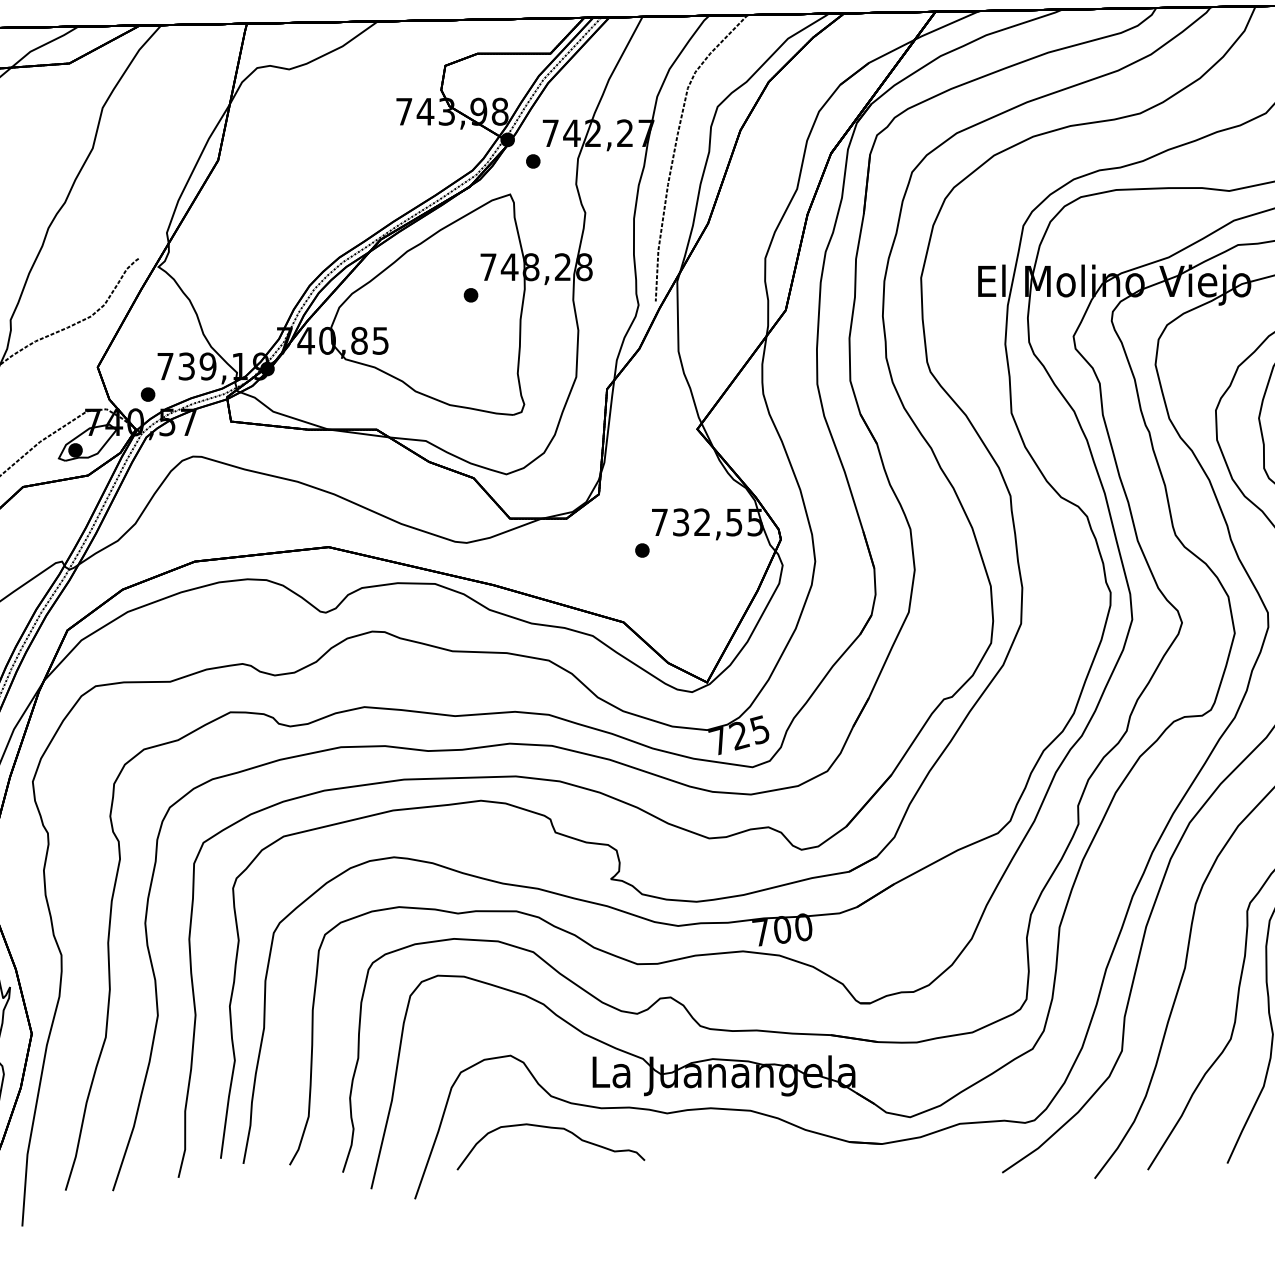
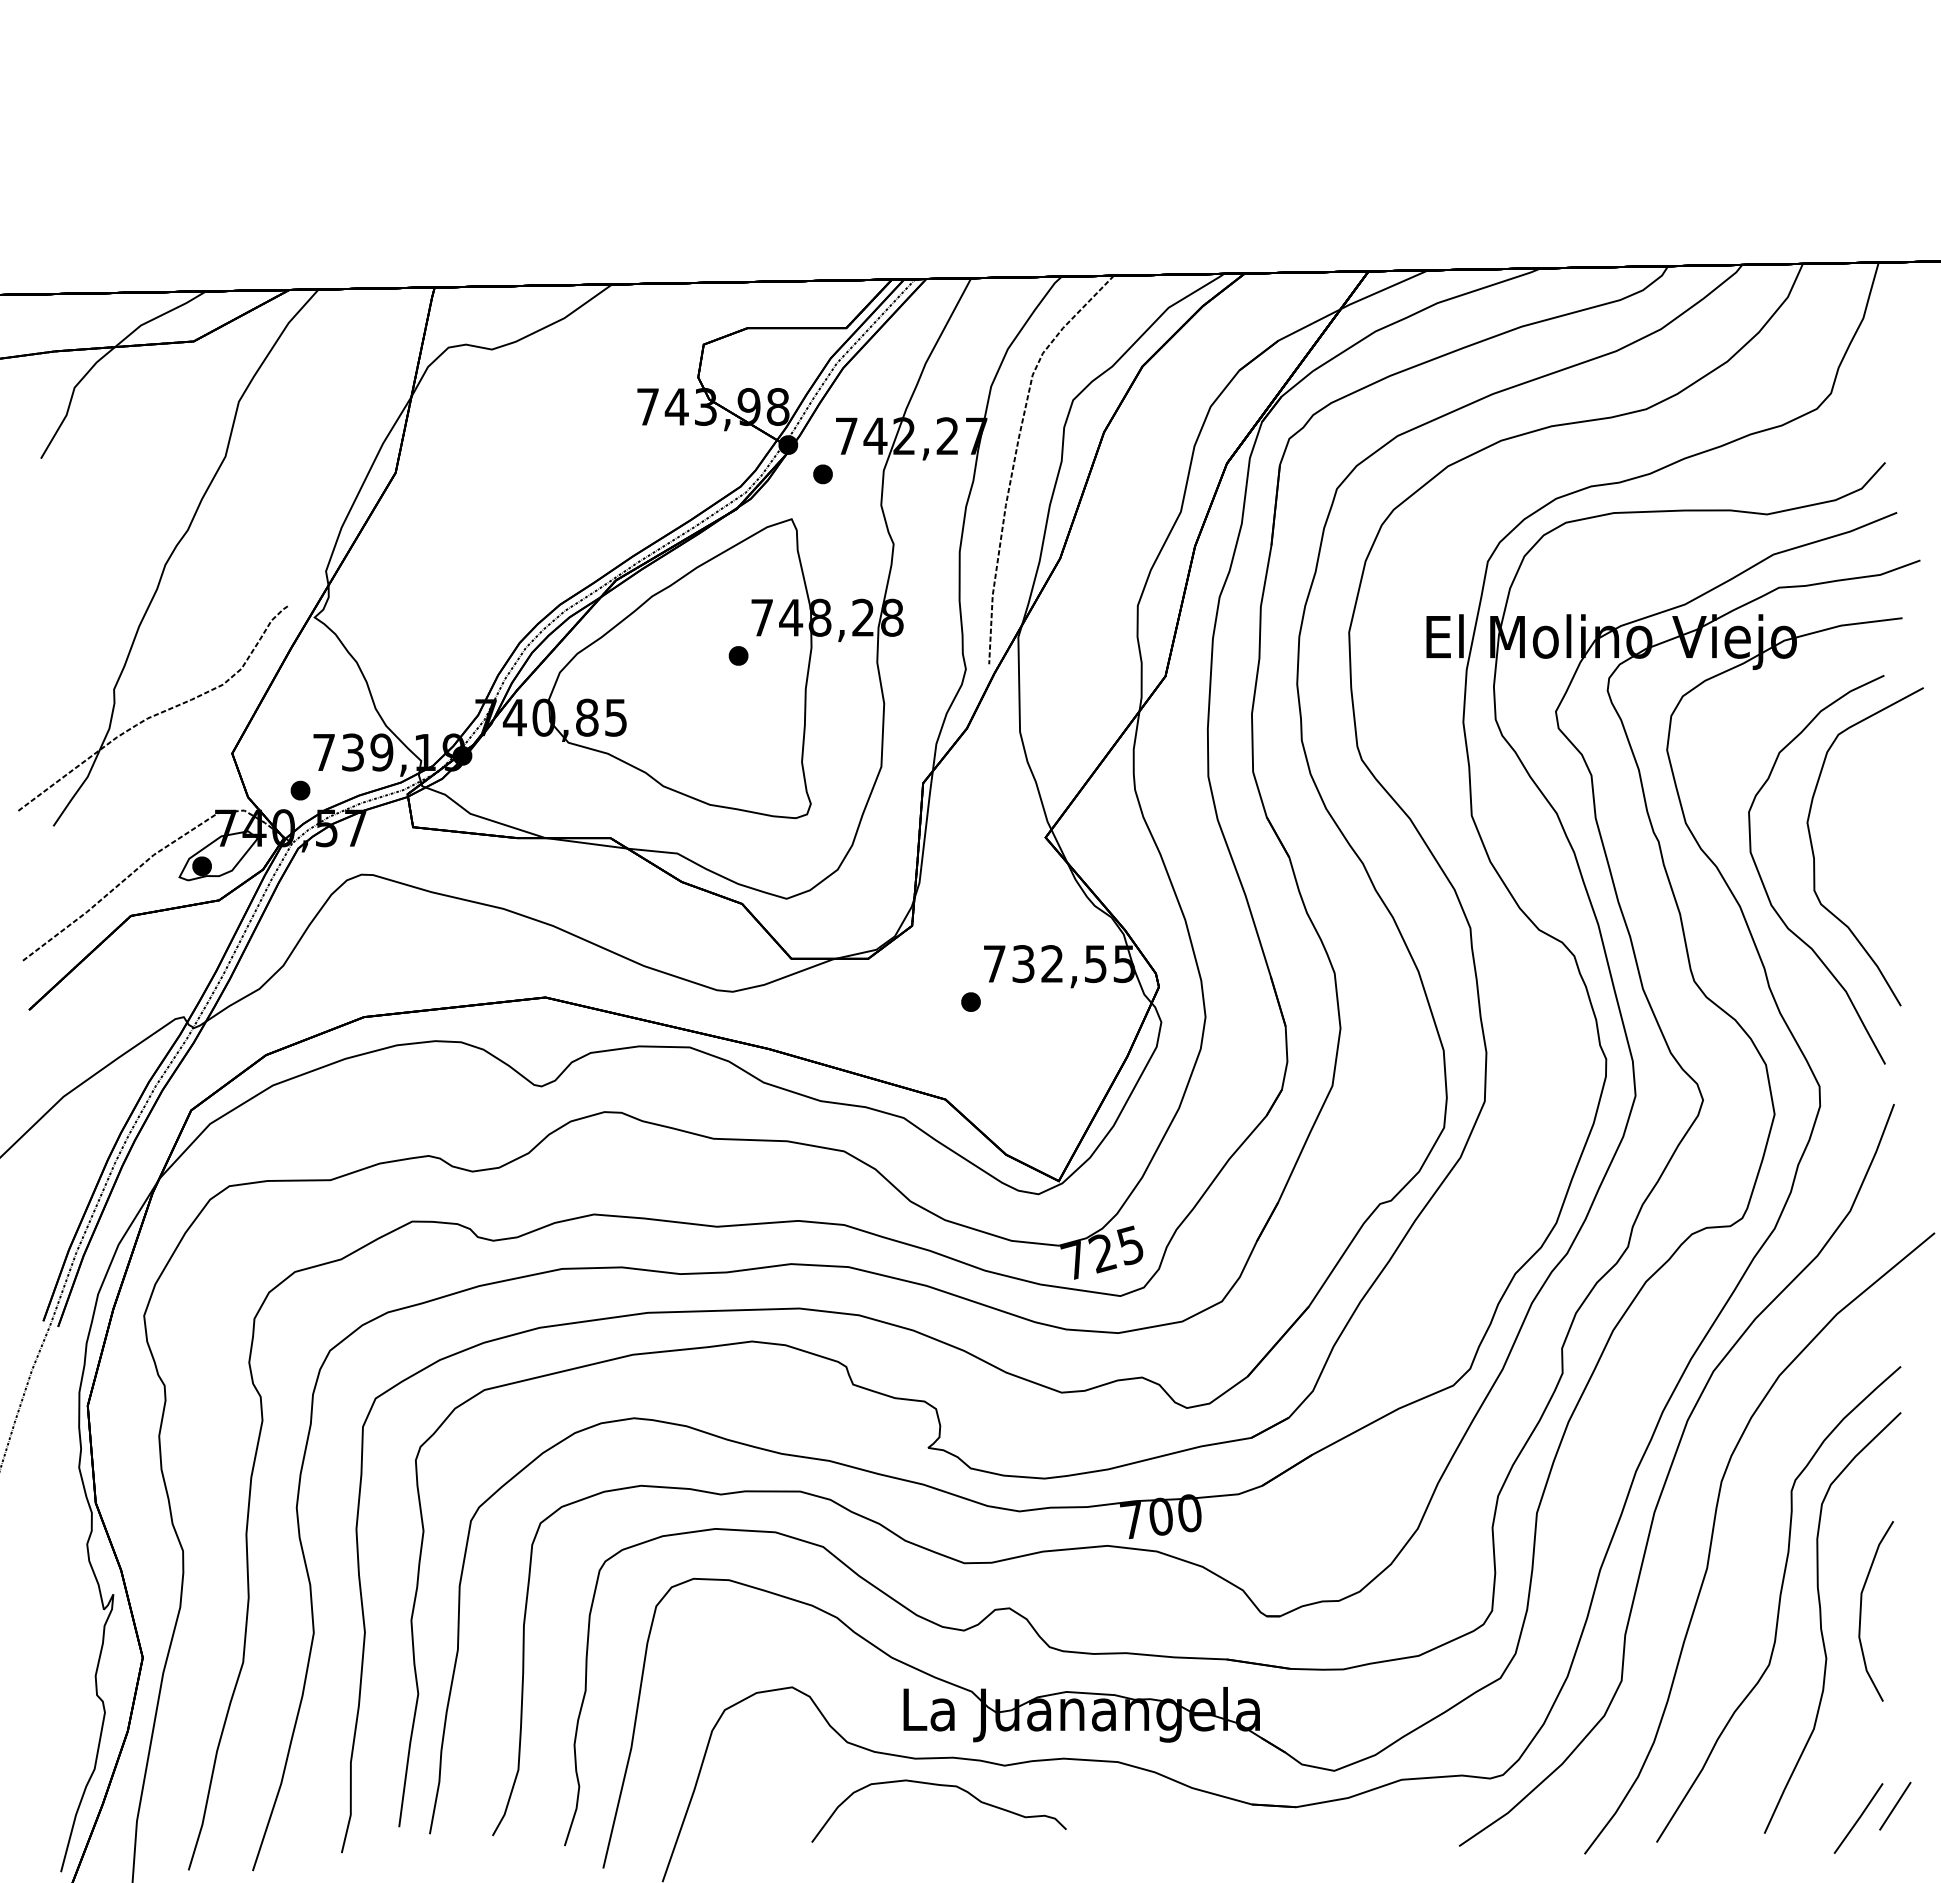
part: (552, 1128) -> (941, 1786), moved

